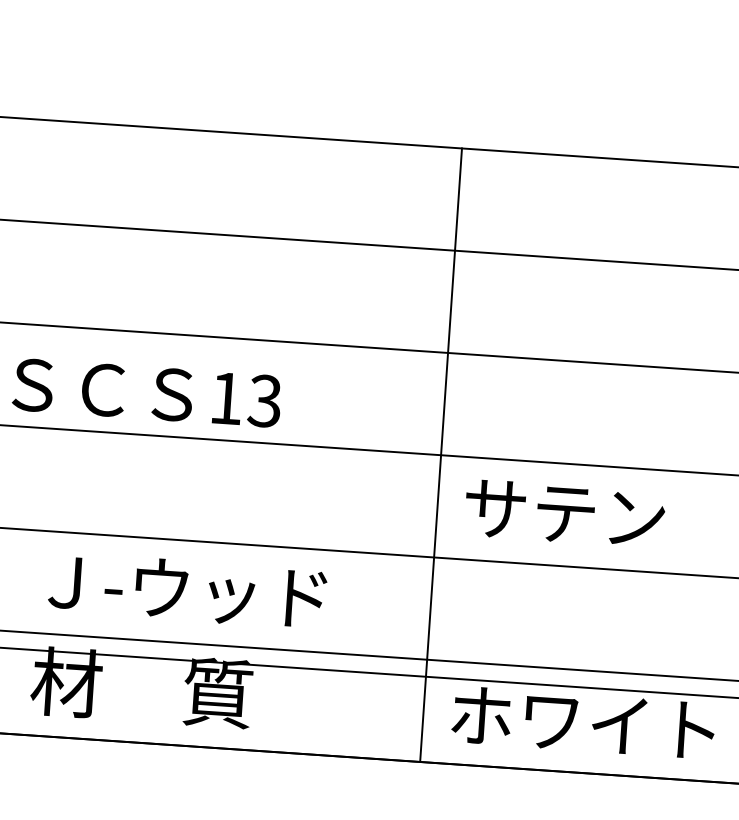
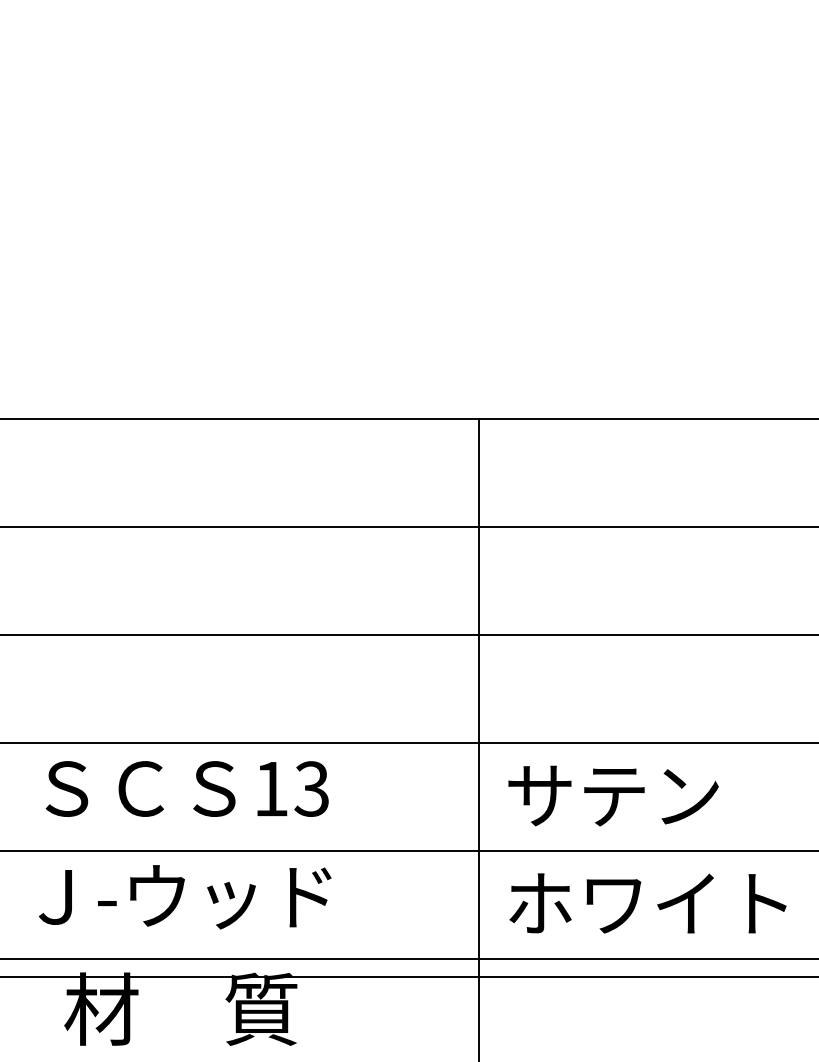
text: (146, 392) -> (186, 788), moved
text: (187, 591) -> (185, 897), moved
text: (583, 722) -> (647, 903), moved

